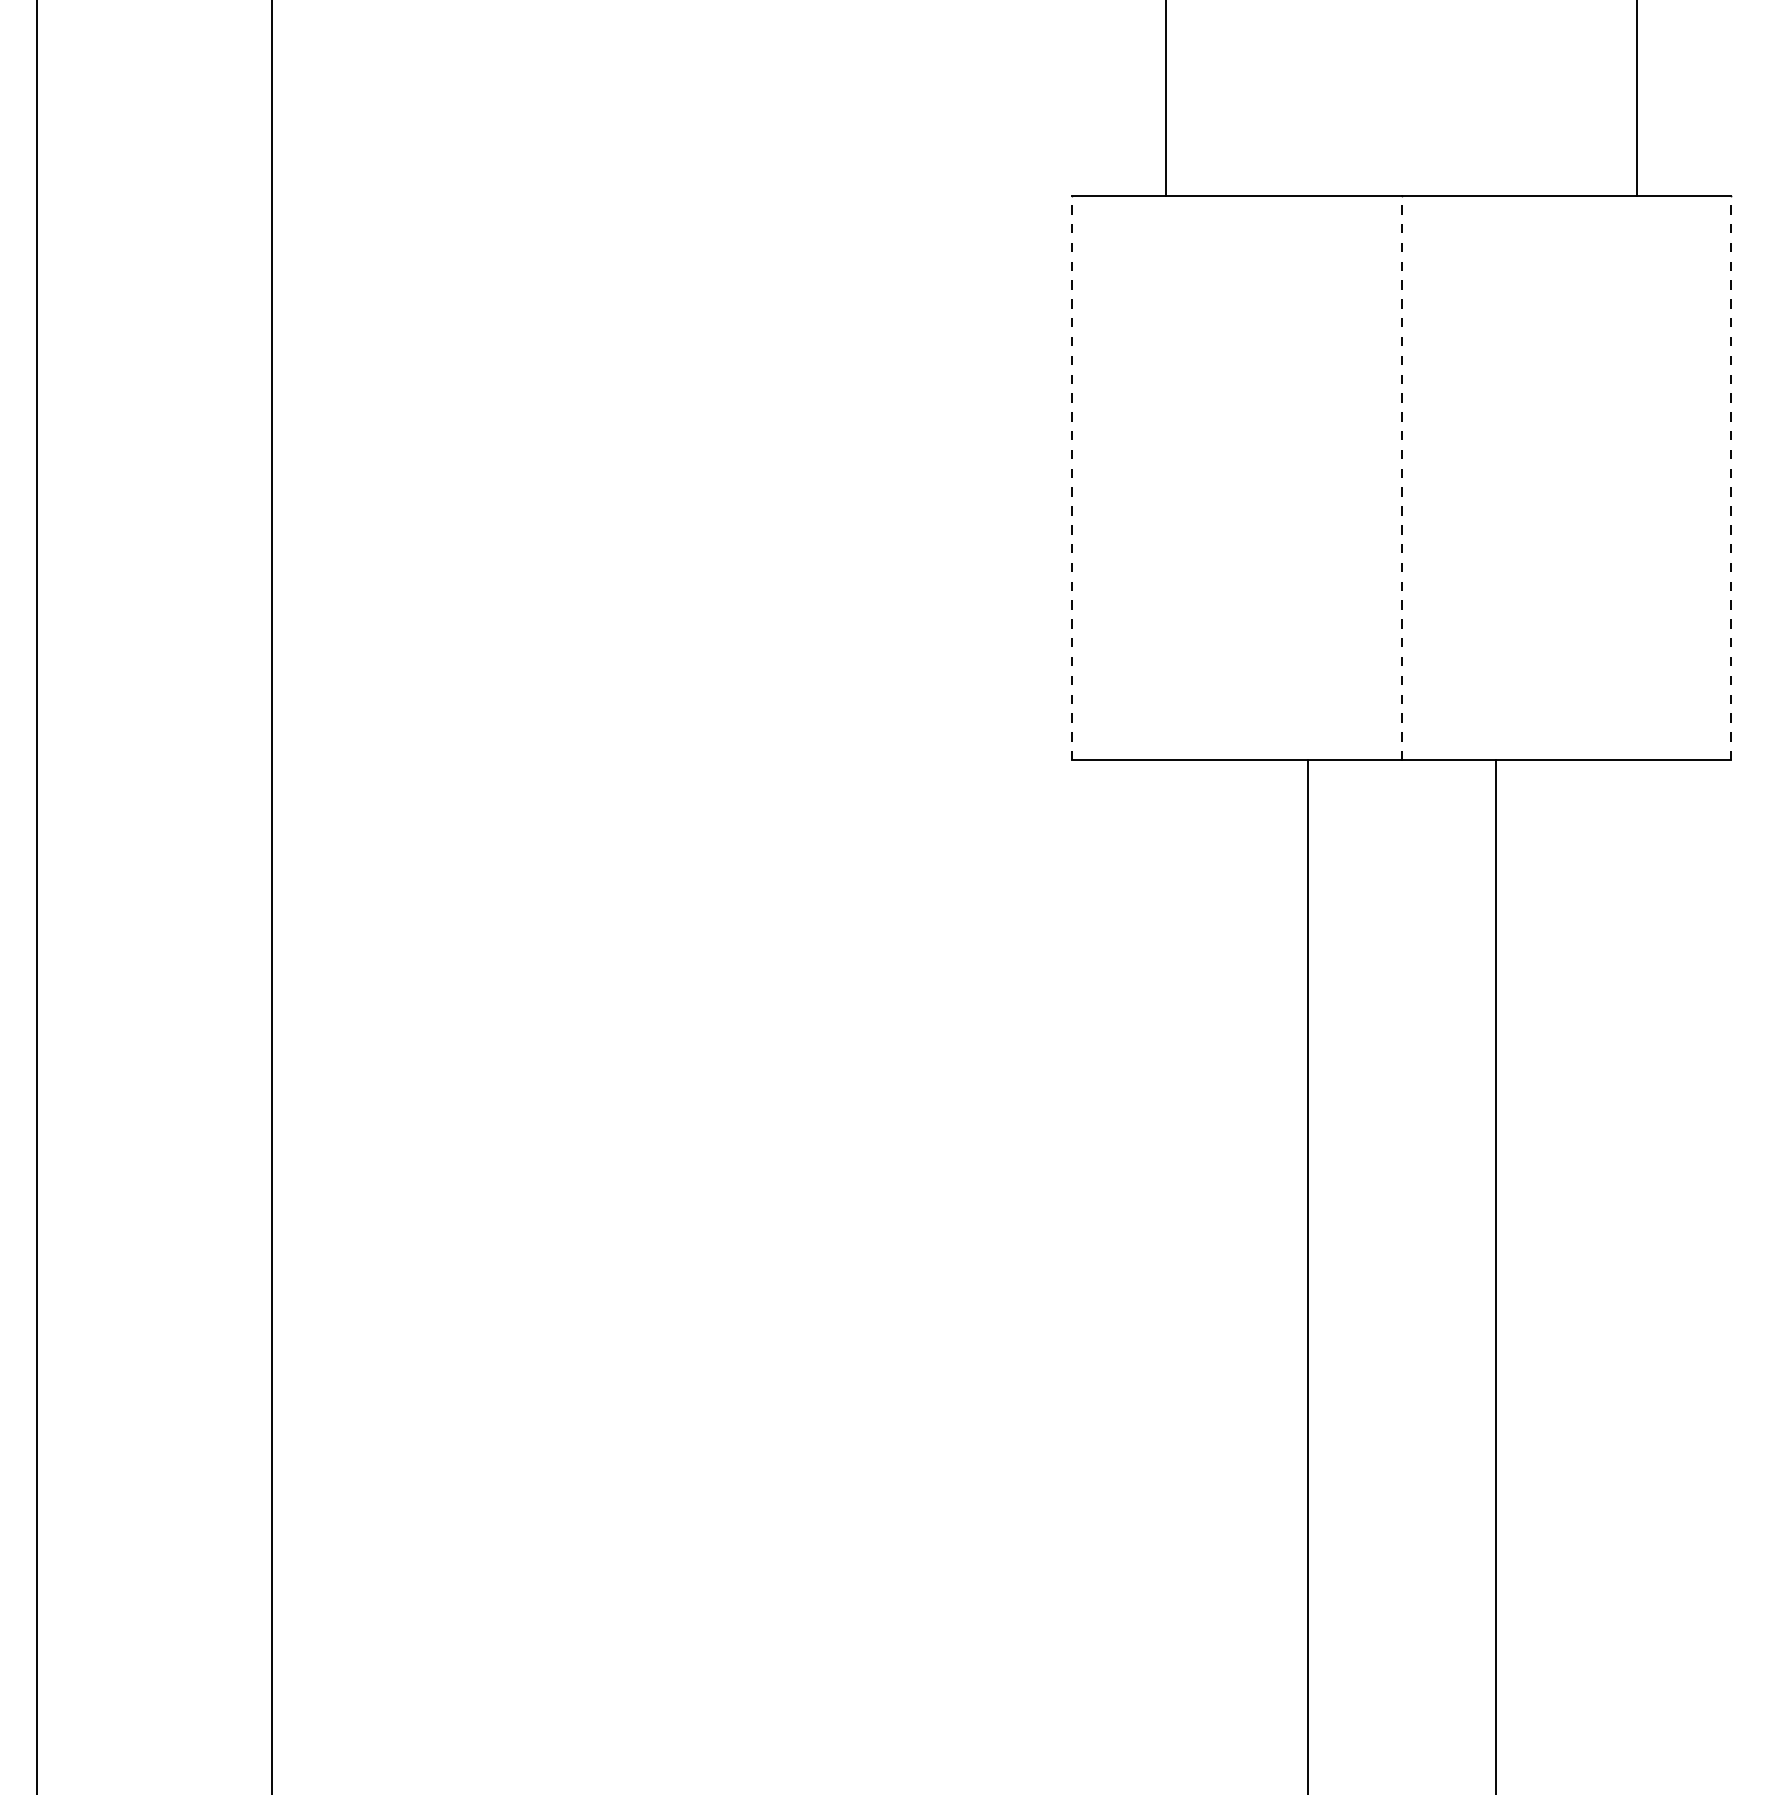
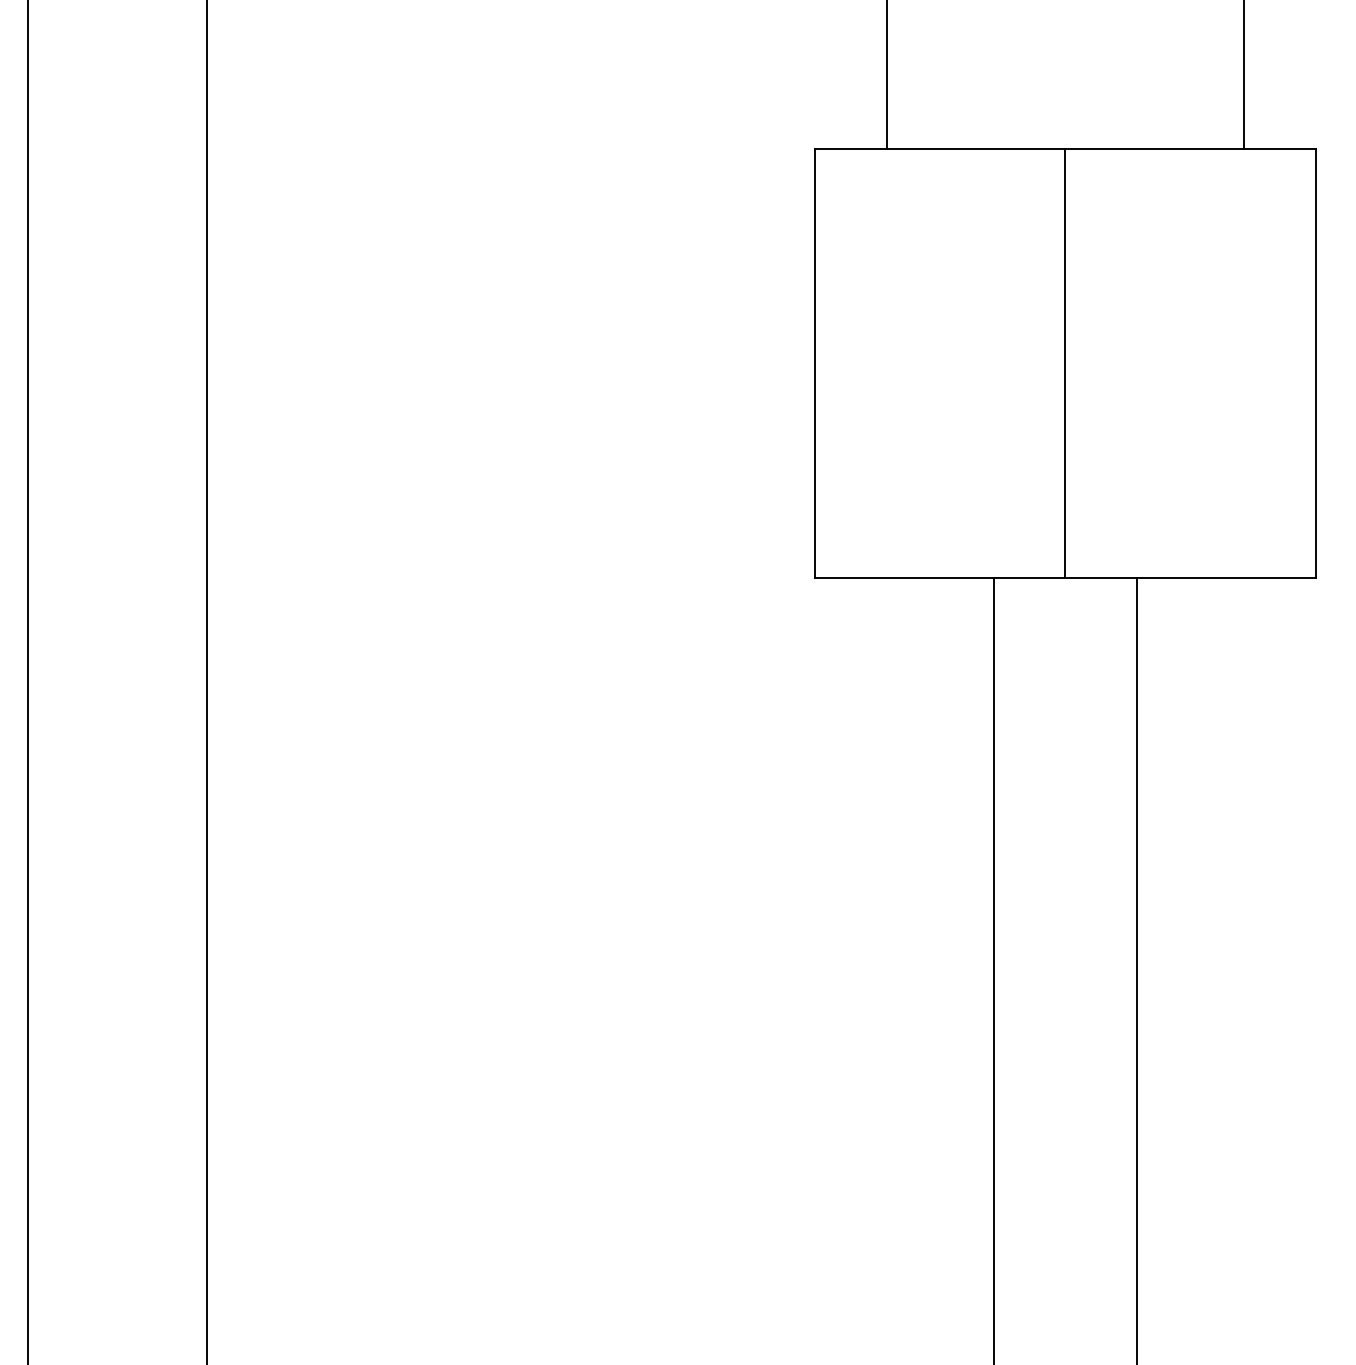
line: (1072, 477) -> (815, 363), dashed -> solid
line: (1401, 477) -> (1065, 363), dashed -> solid
line: (1730, 477) -> (1315, 363), dashed -> solid

